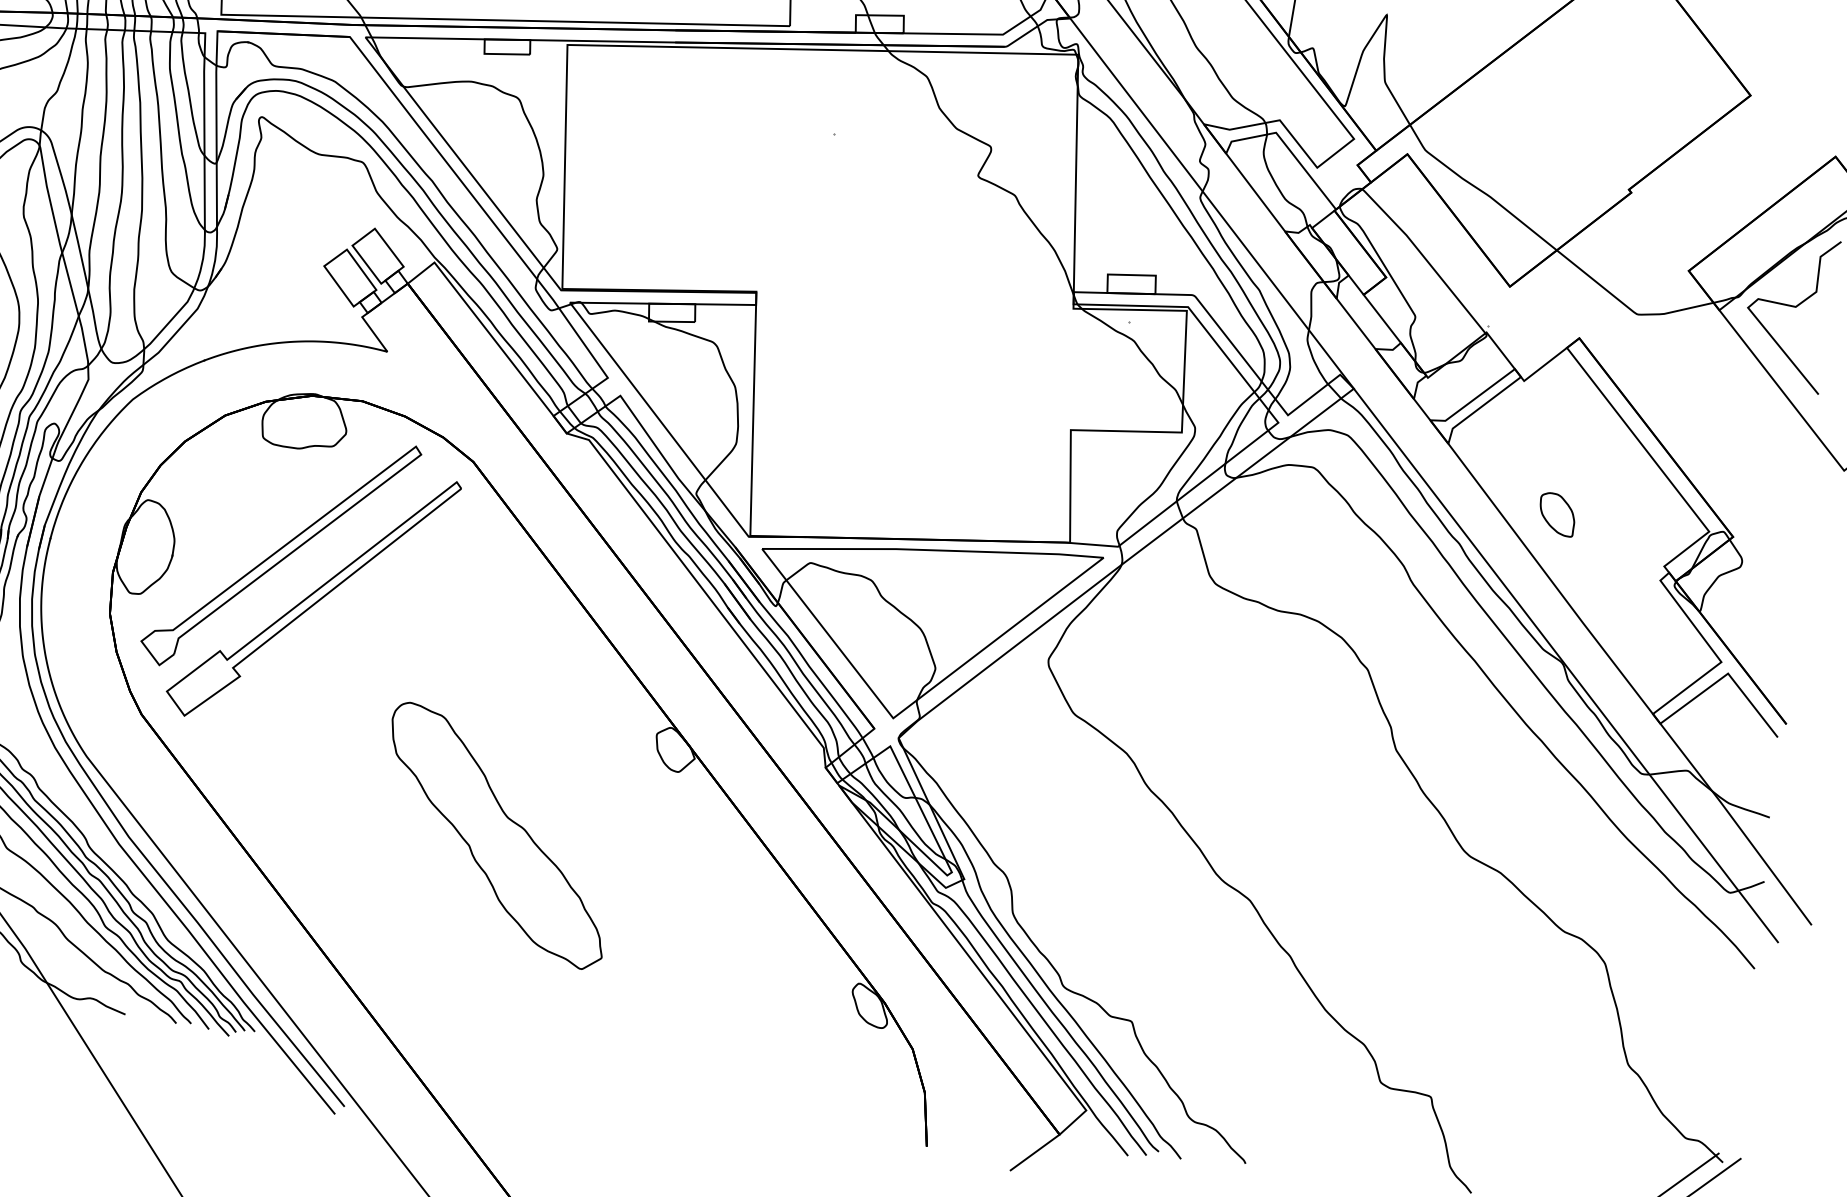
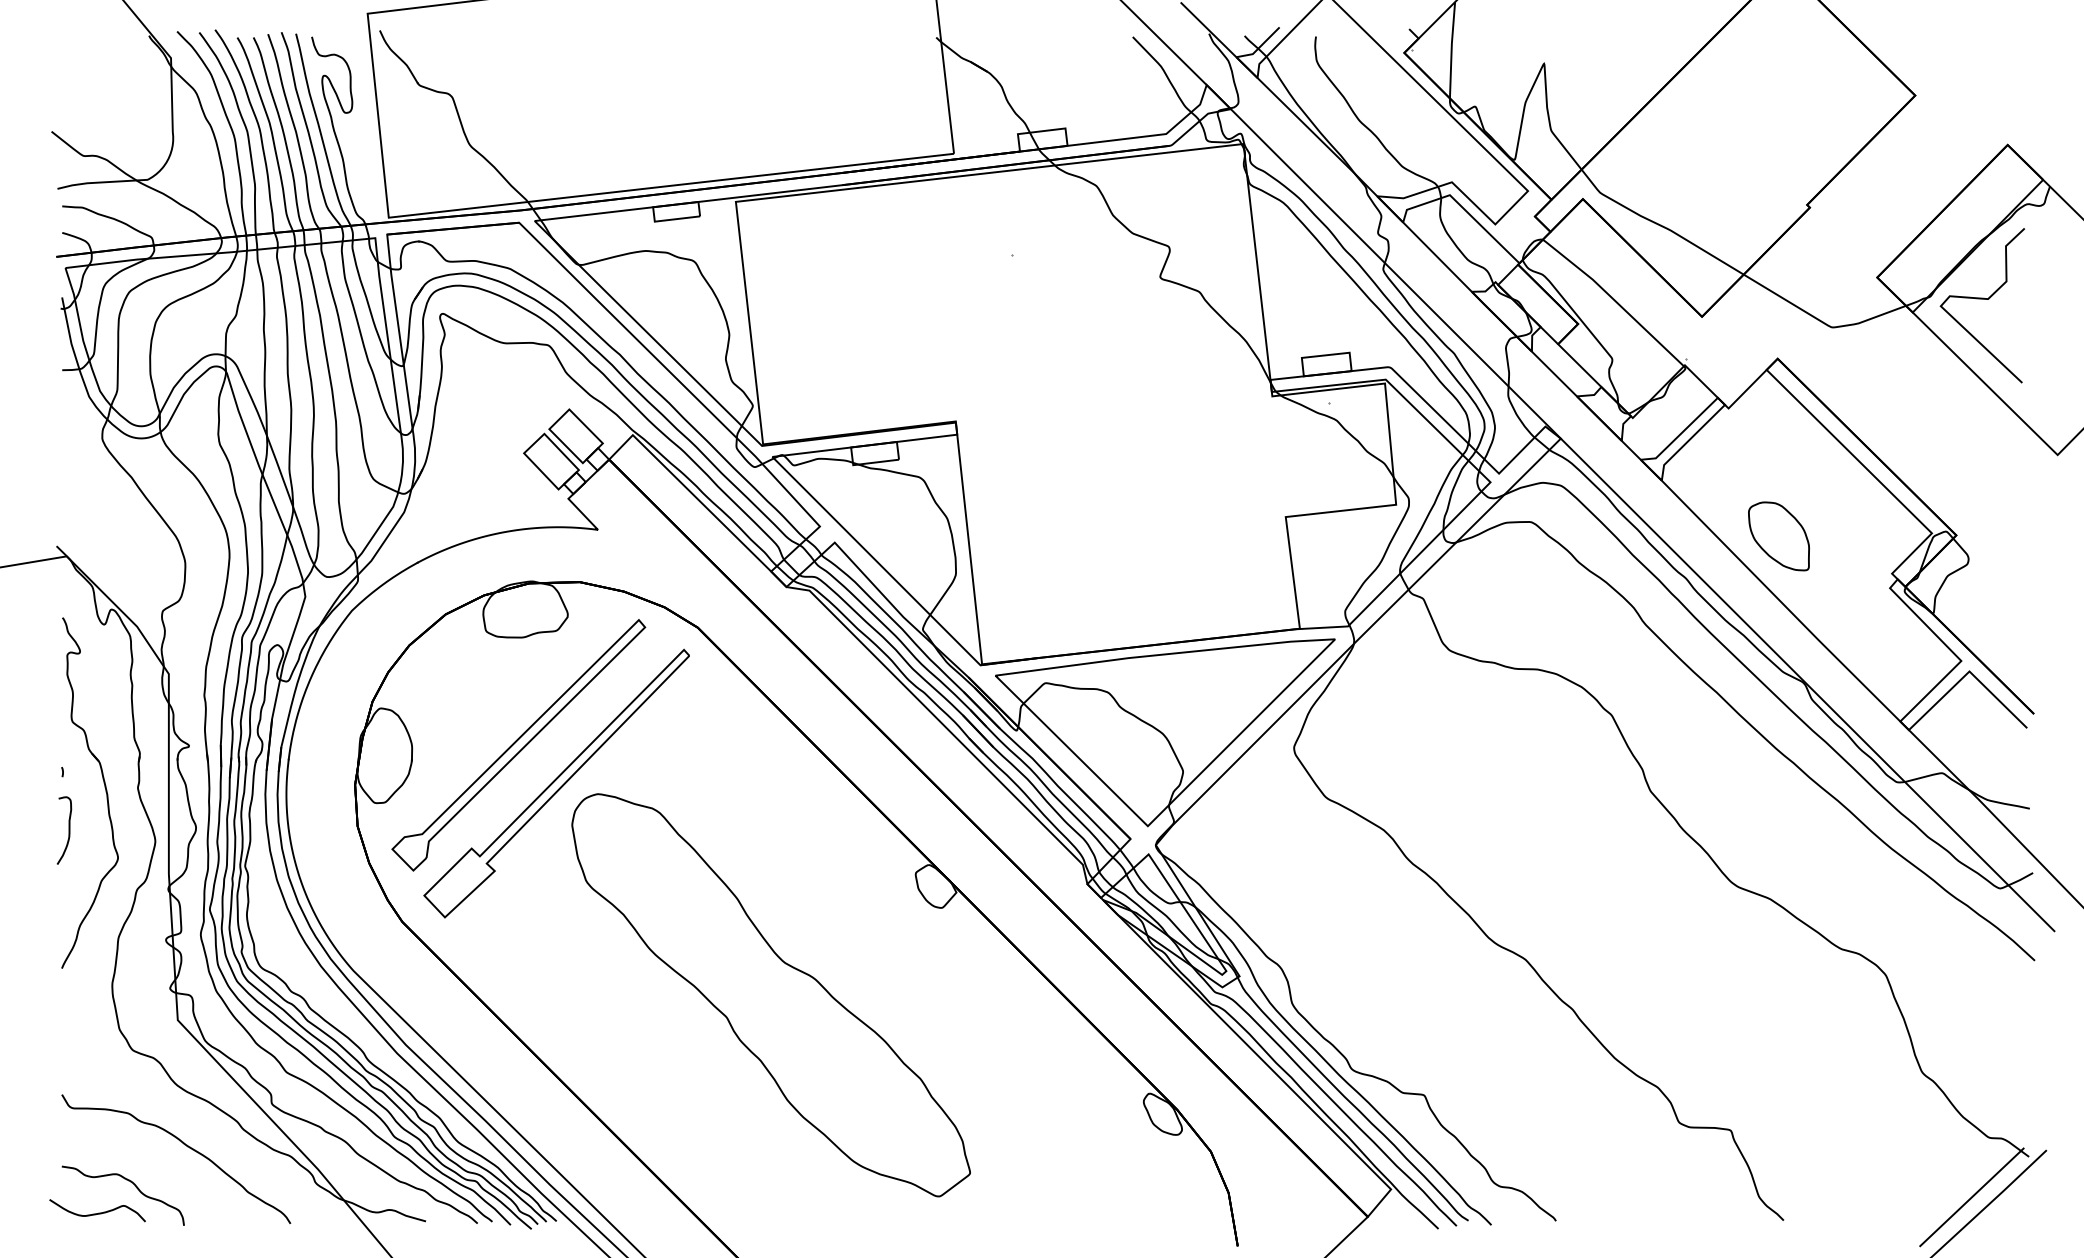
part: (1556, 514) -> (1778, 536), size x1.67
part: (496, 836) -> (770, 995), size x1.67

